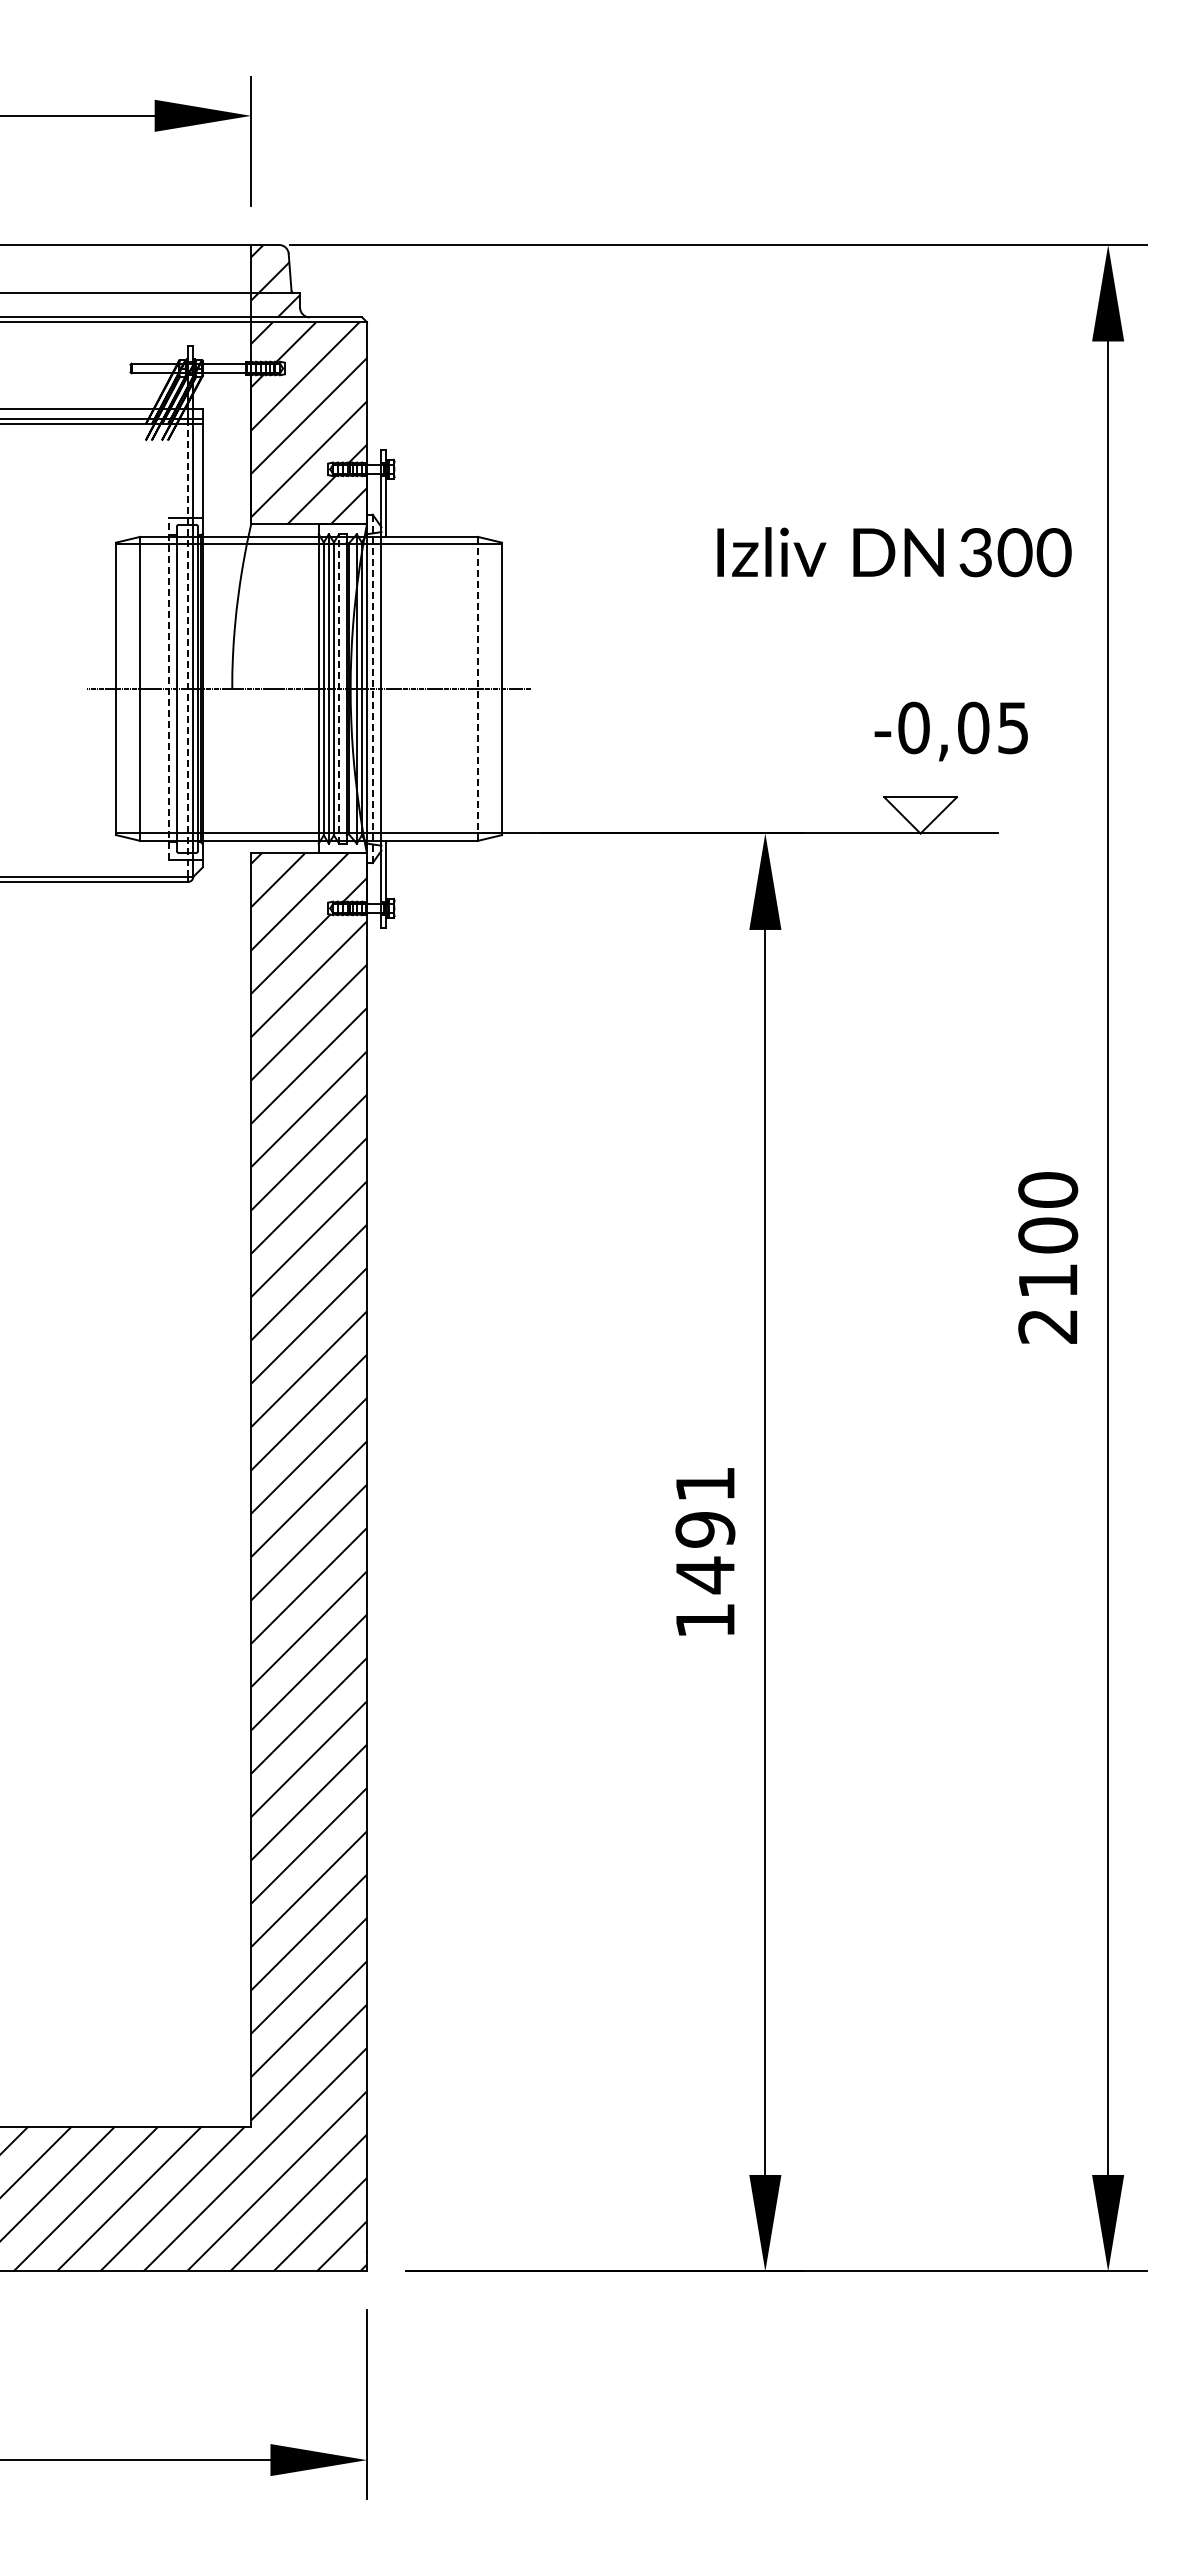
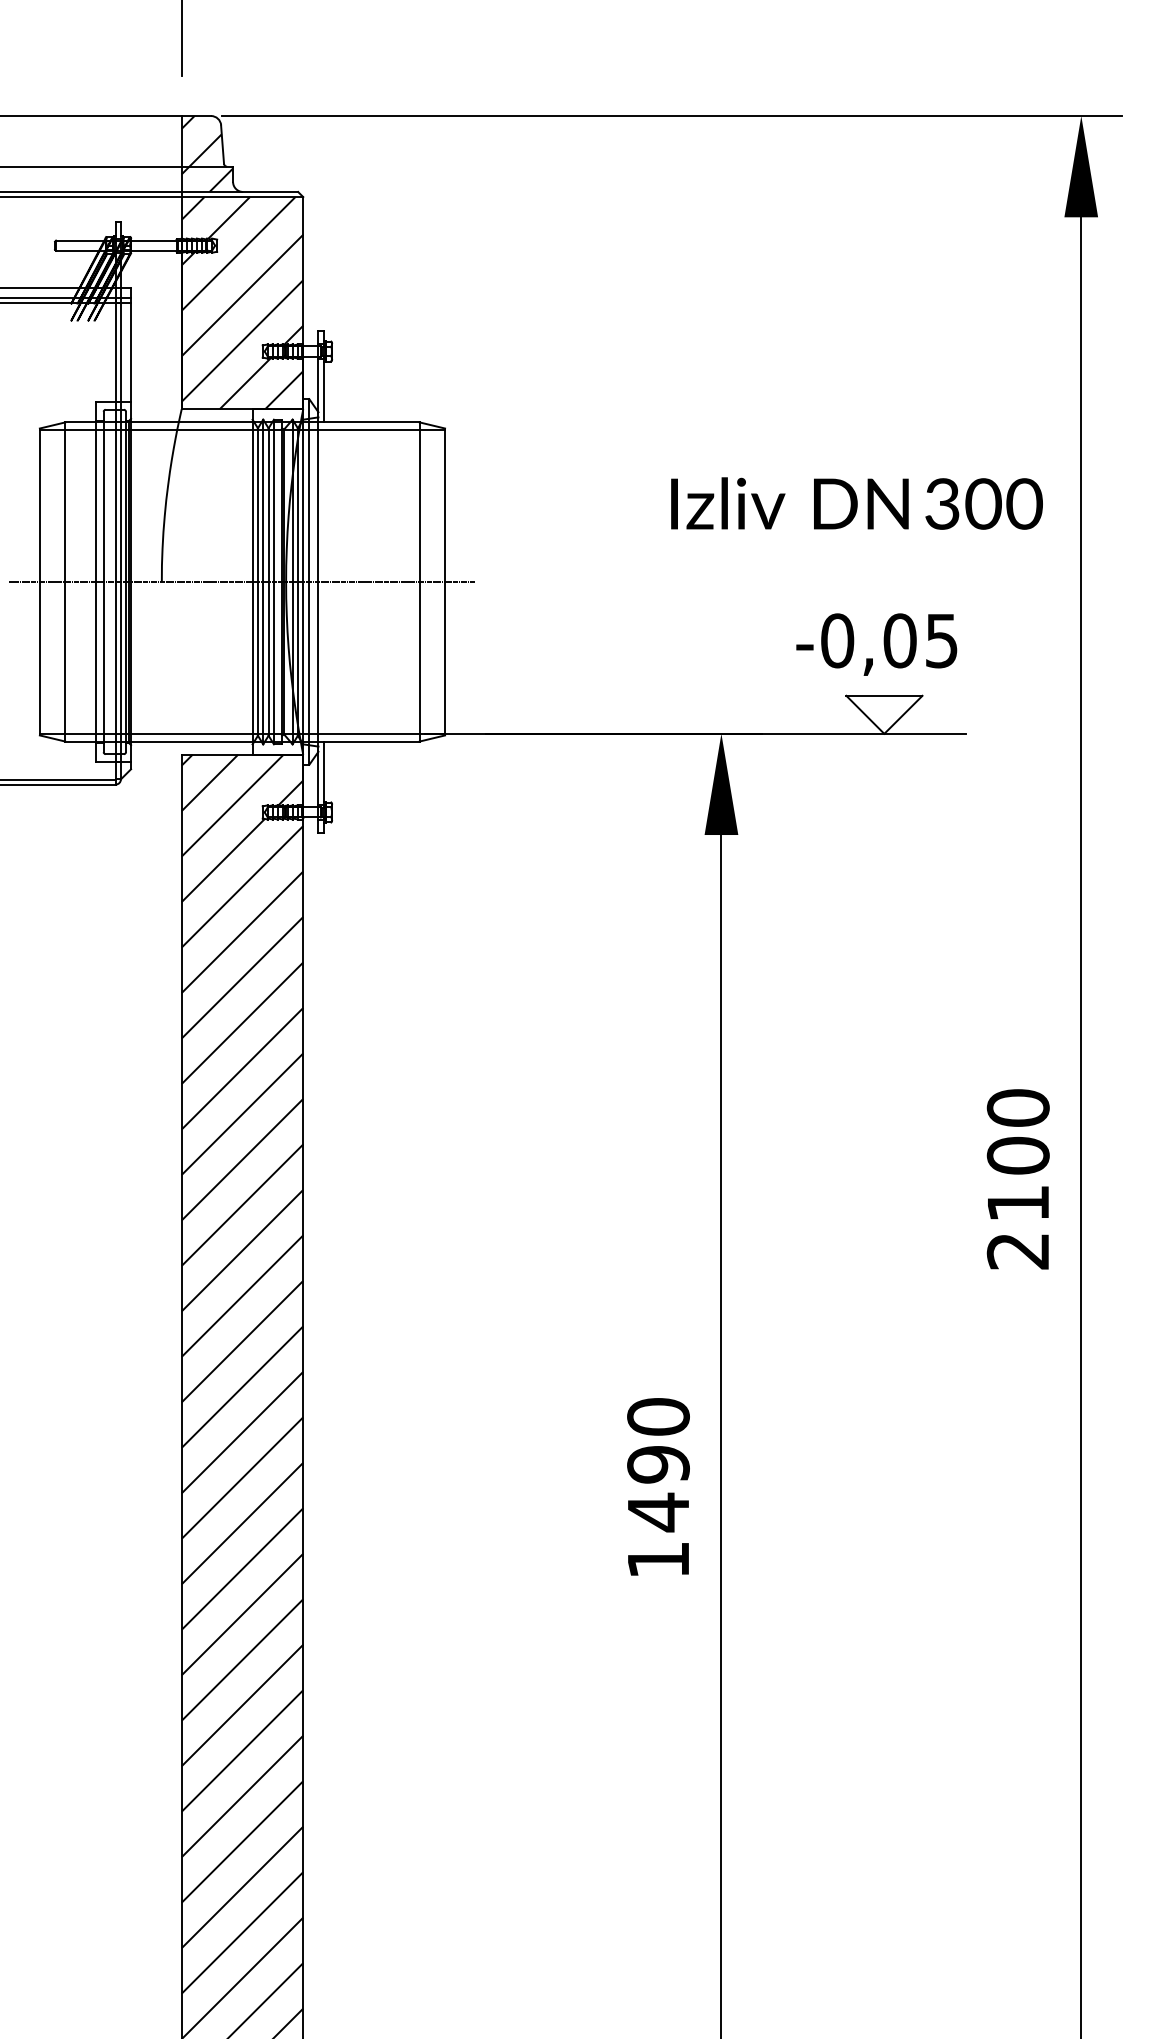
text: (894, 552) -> (856, 503), moved
line: (188, 650) -> (115, 541), dashed -> solid
line: (169, 688) -> (95, 581), dashed -> solid
line: (339, 688) -> (274, 581), dashed -> solid
line: (372, 688) -> (309, 581), dashed -> solid
line: (477, 688) -> (419, 581), dashed -> solid
text: (950, 731) -> (875, 644), moved
text: (705, 1484) -> (658, 1417), 1491 -> 1490

